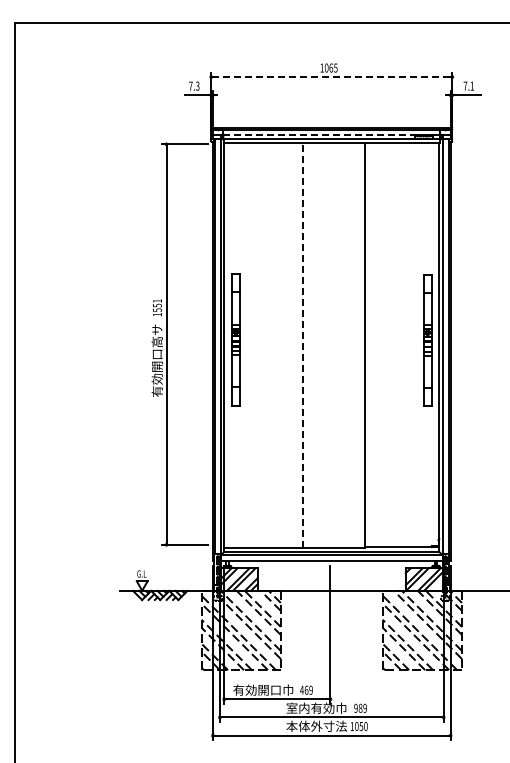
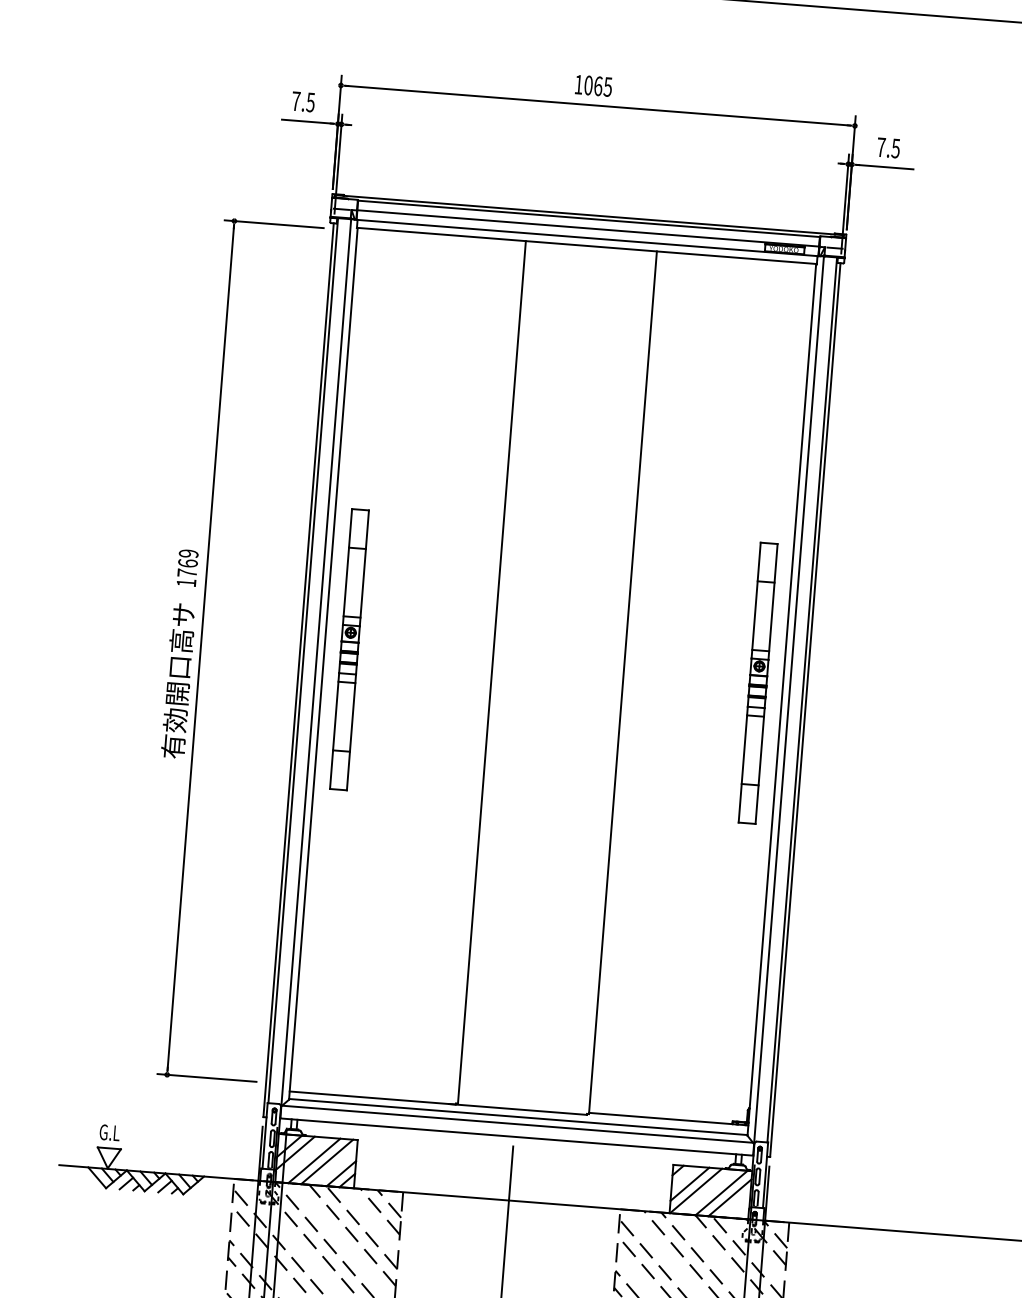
line: (331, 77) -> (597, 106), dashed -> solid
text: (197, 84) -> (310, 98), 7.3 -> 7.5
text: (472, 85) -> (896, 147), 7.1 -> 7.5
line: (332, 134) -> (589, 228), dashed -> solid
text: (157, 305) -> (188, 563), 1551 -> 1769
line: (303, 344) -> (492, 670), dashed -> solid

